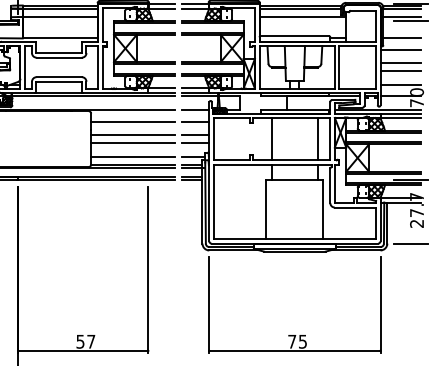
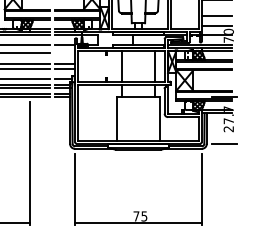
line: (400, 63) -> (216, 10), removed
line: (195, 121) -> (64, 53), removed

